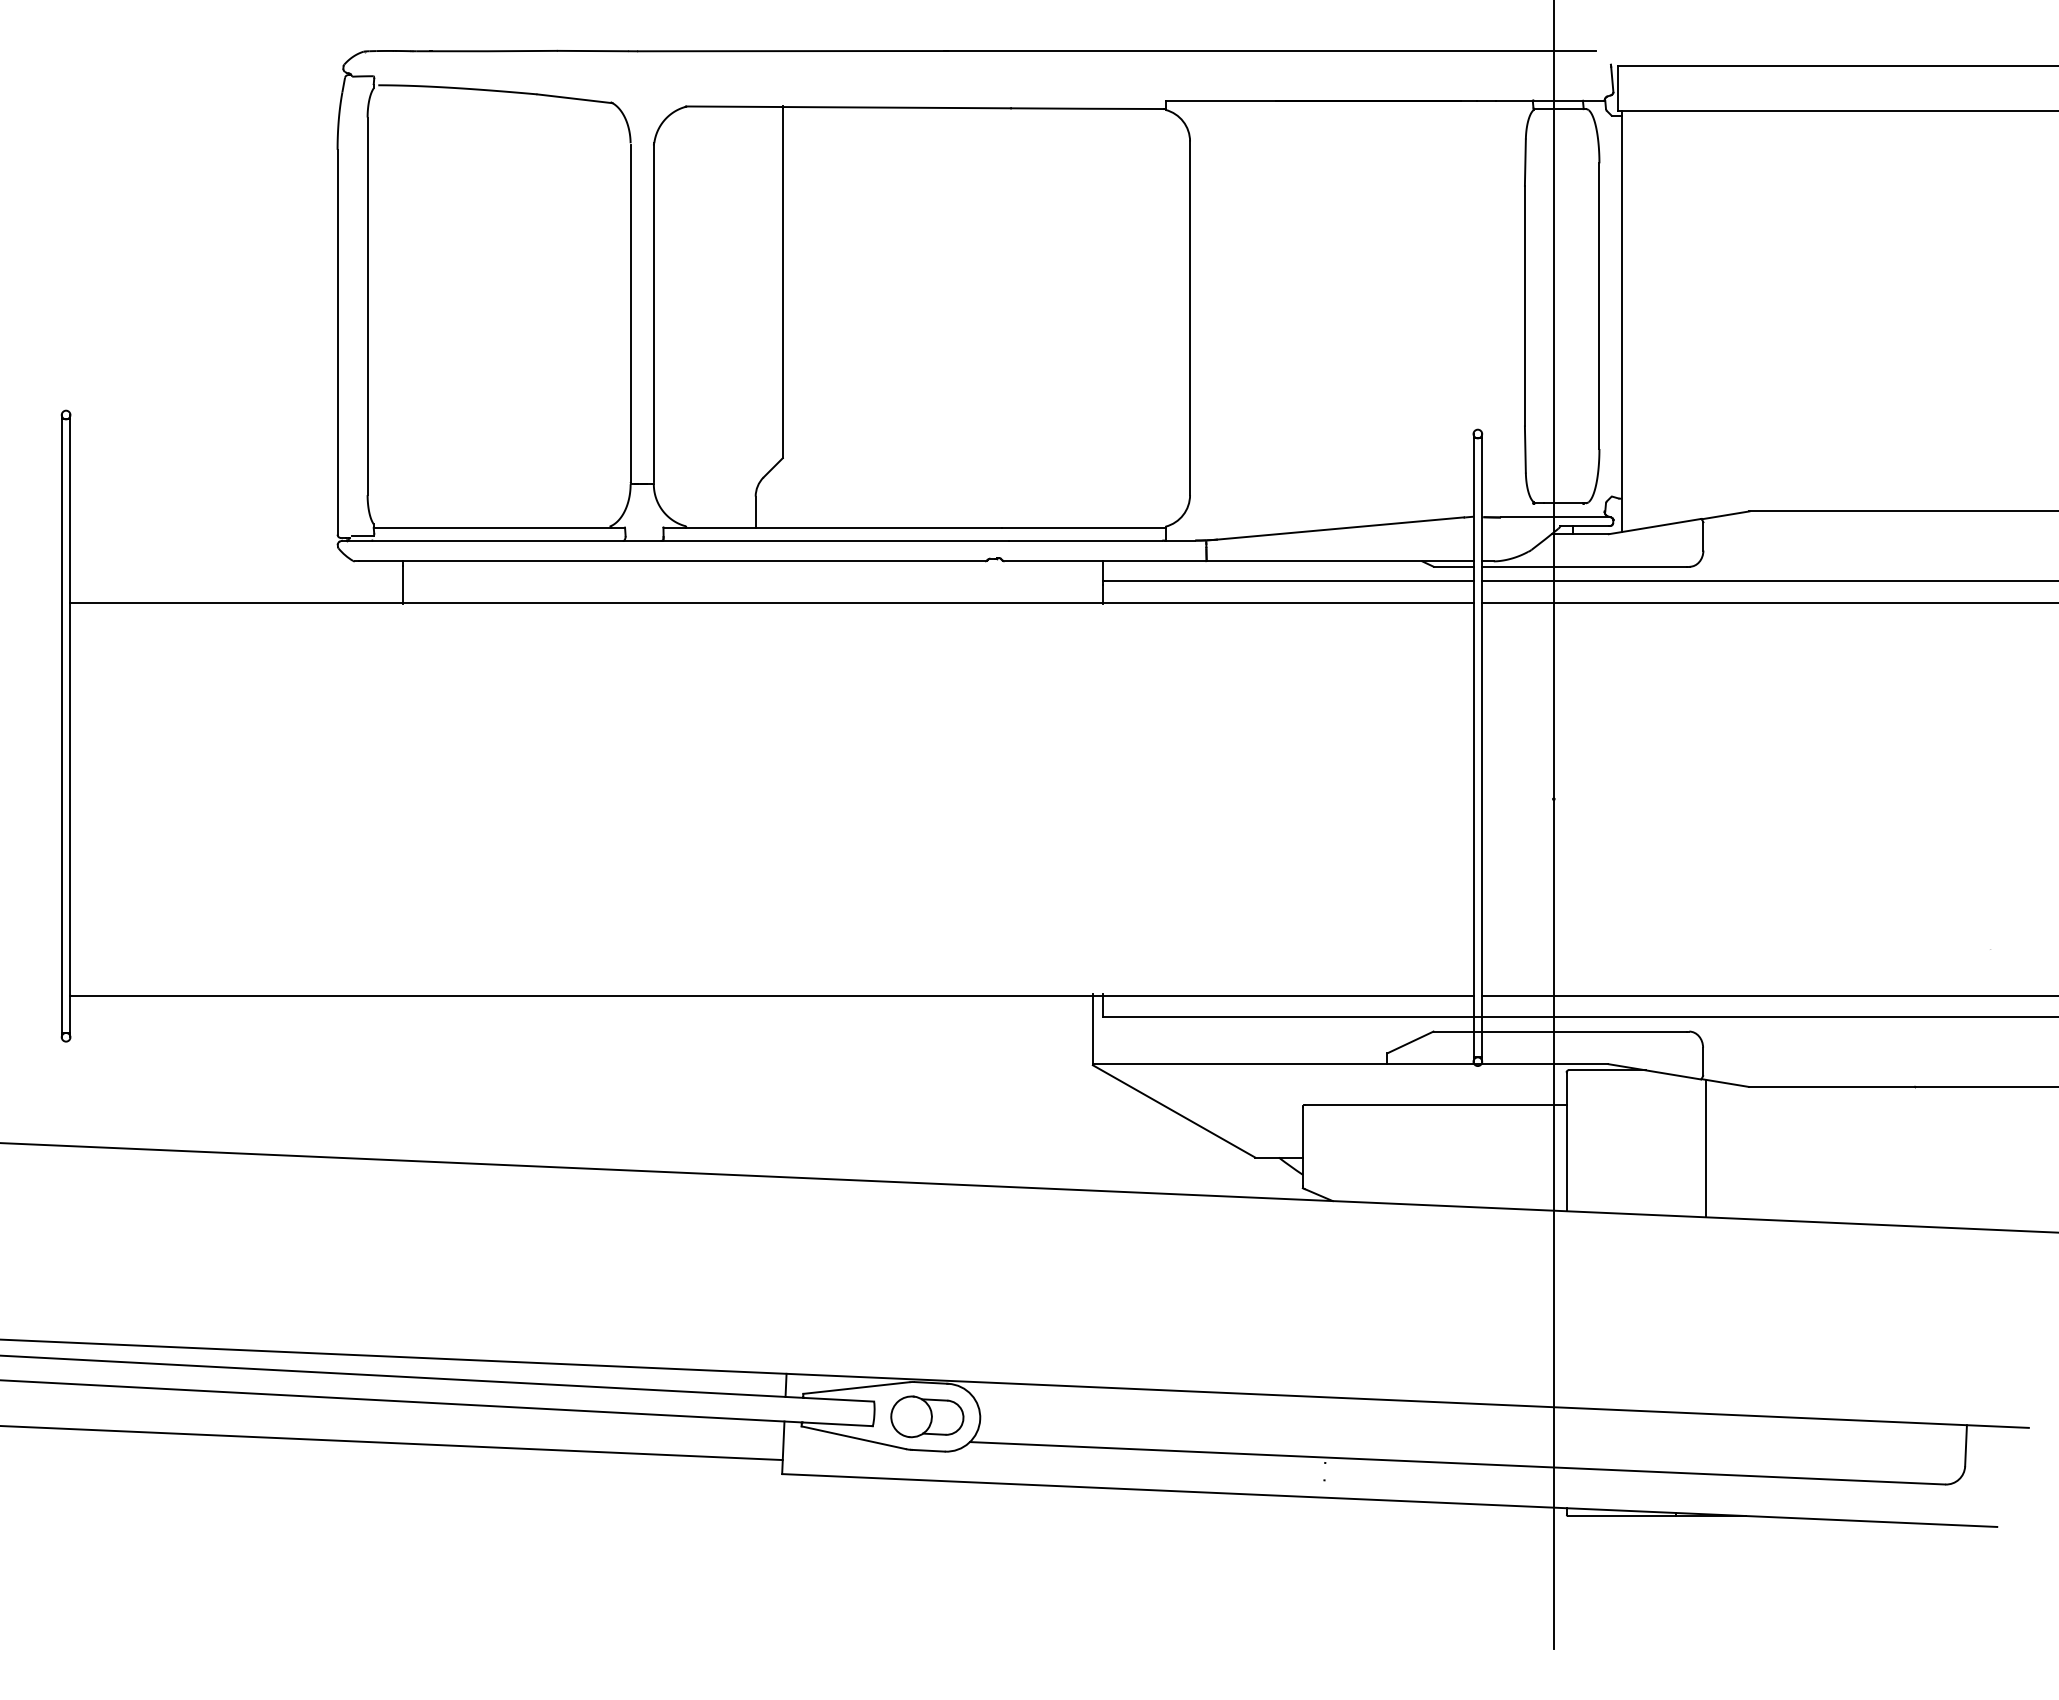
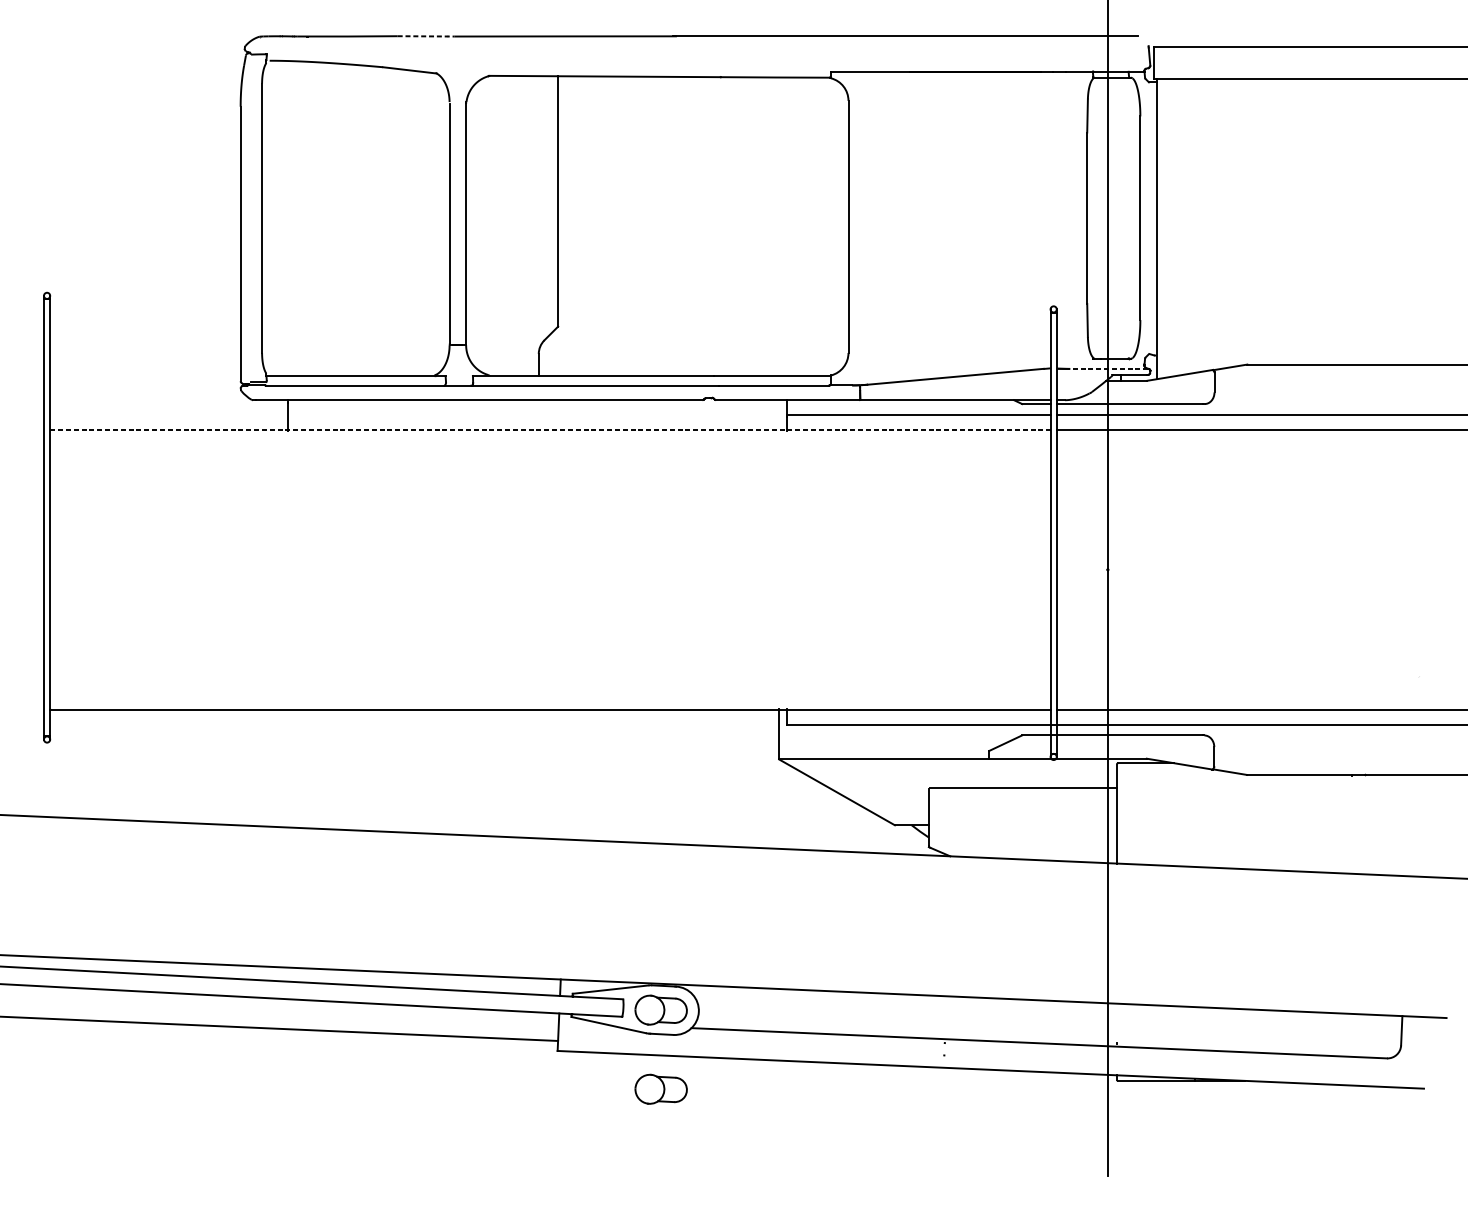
line: (597, 51) -> (425, 36), solid -> dashed
line: (1555, 517) -> (1109, 368), solid -> dashed
line: (771, 602) -> (550, 429), solid -> dashed
line: (1705, 1148) -> (1215, 818), removed
part: (927, 1527) -> (661, 1089), added

